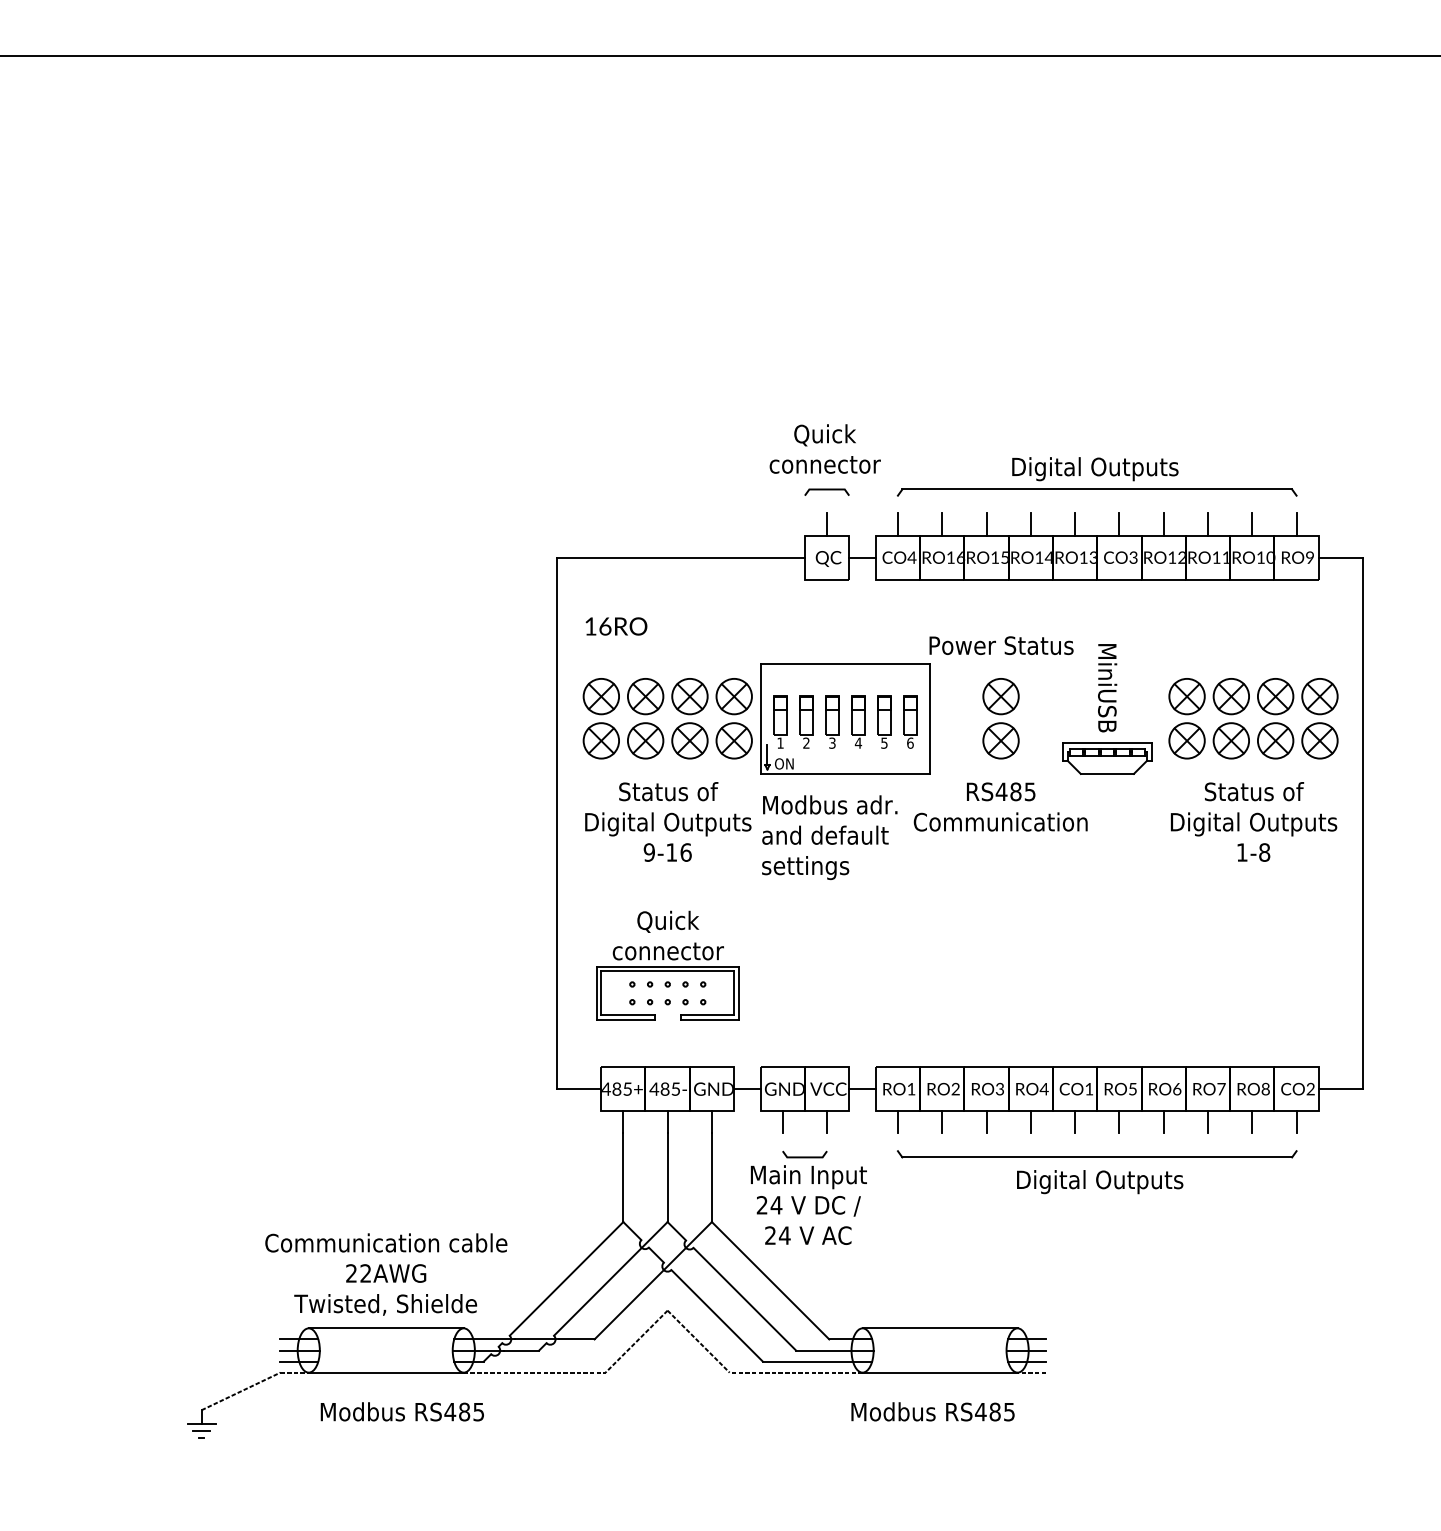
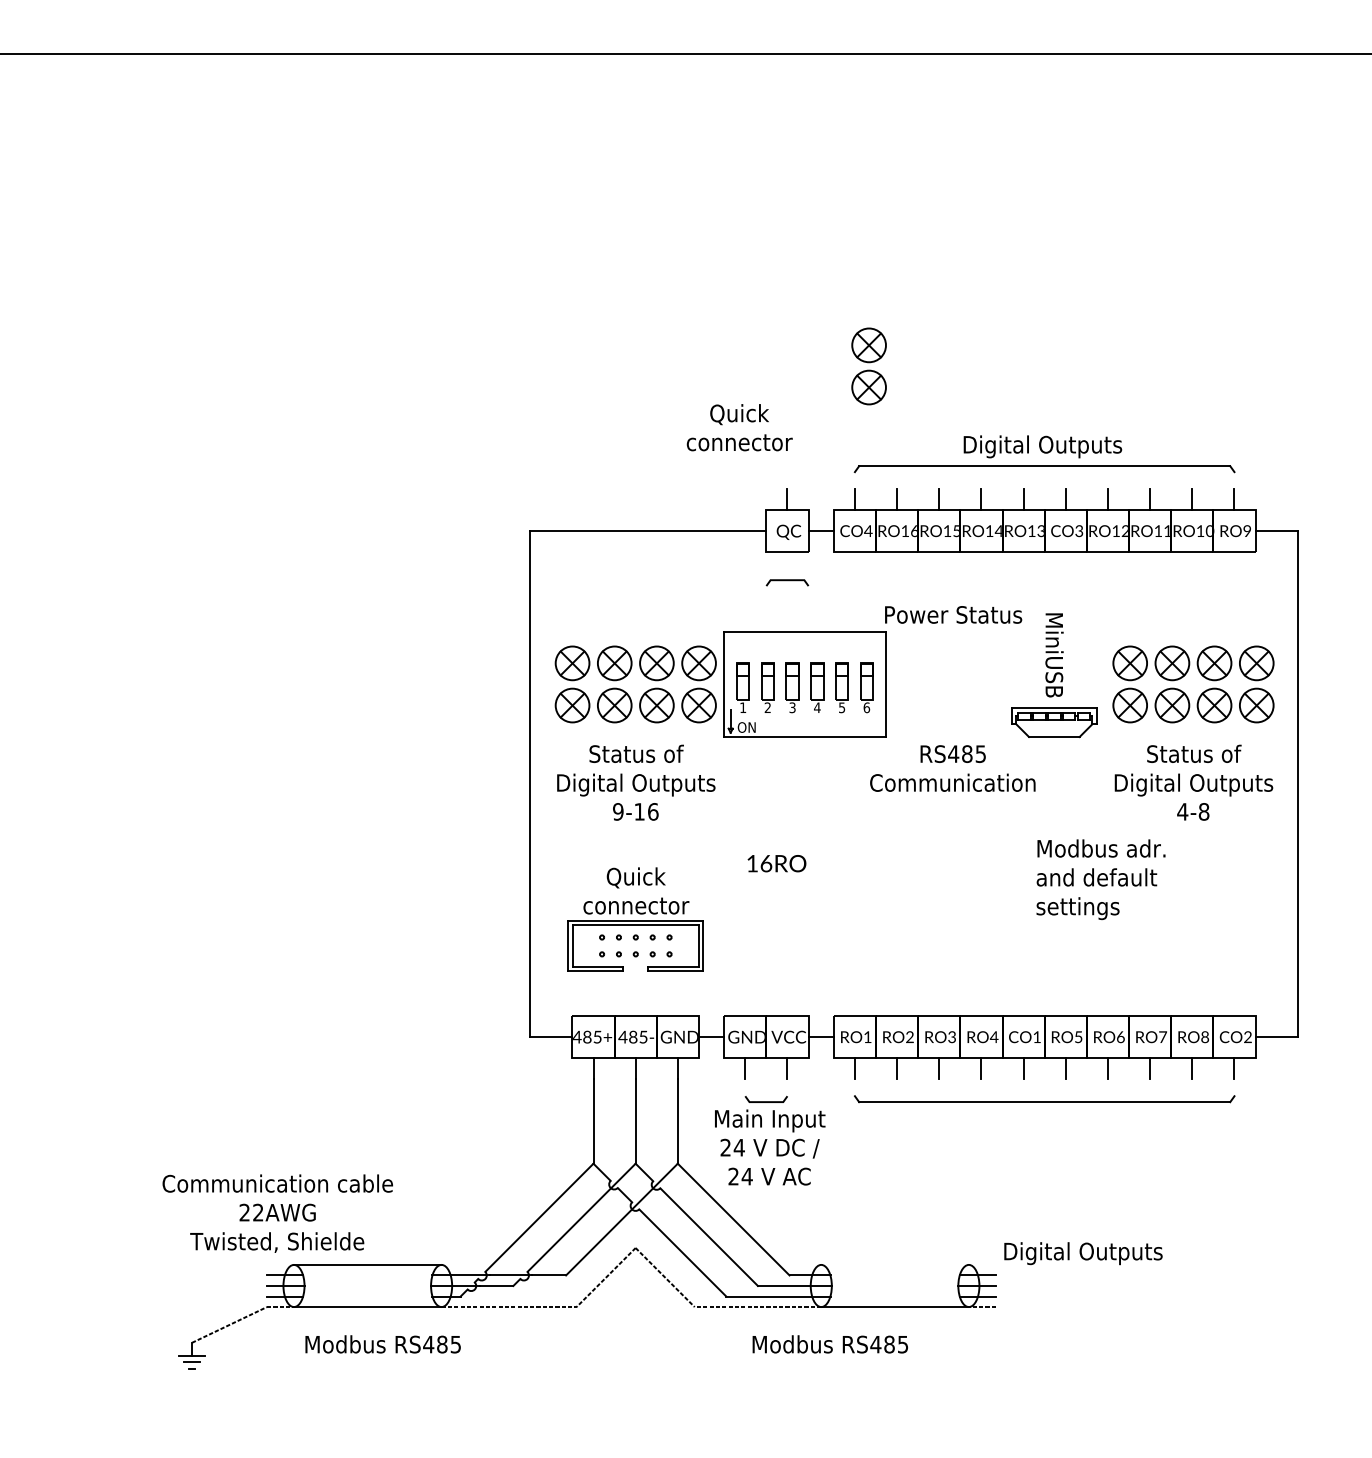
text: (825, 448) -> (739, 427), moved
line: (827, 490) -> (787, 581), moved
text: (615, 626) -> (776, 863), moved
part: (1000, 718) -> (868, 366), moved
text: (829, 837) -> (1100, 879), moved
text: (1241, 852) -> (1182, 811), 1-8 -> 4-8
text: (1100, 1181) -> (1083, 1253), moved
text: (385, 1274) -> (277, 1213), moved
line: (939, 1327) -> (894, 1264), removed
text: (932, 1411) -> (829, 1344), moved

